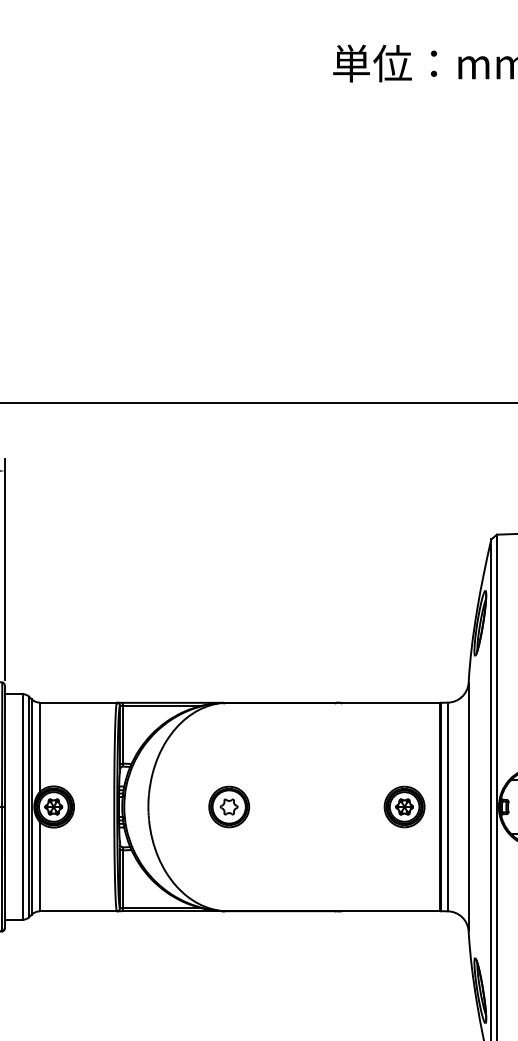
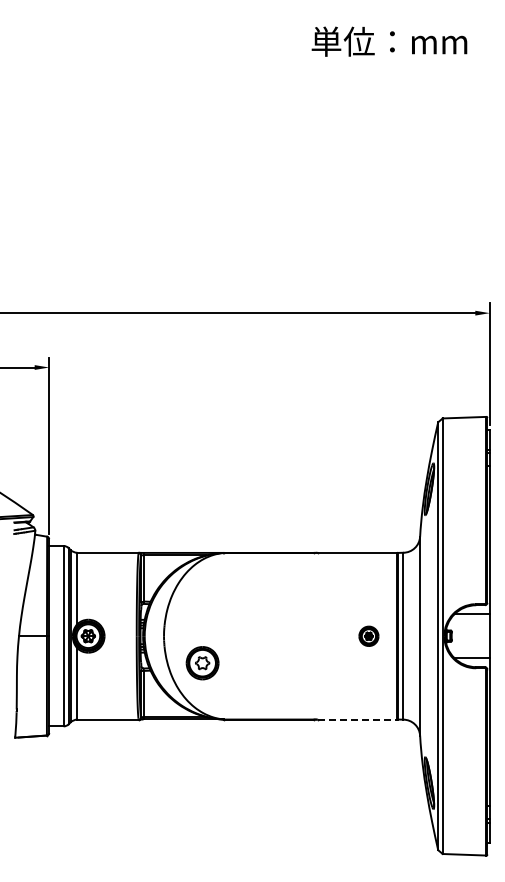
part: (229, 807) -> (202, 663), moved
part: (404, 807) -> (368, 636), size x0.6
line: (391, 911) -> (358, 719), solid -> dashed

